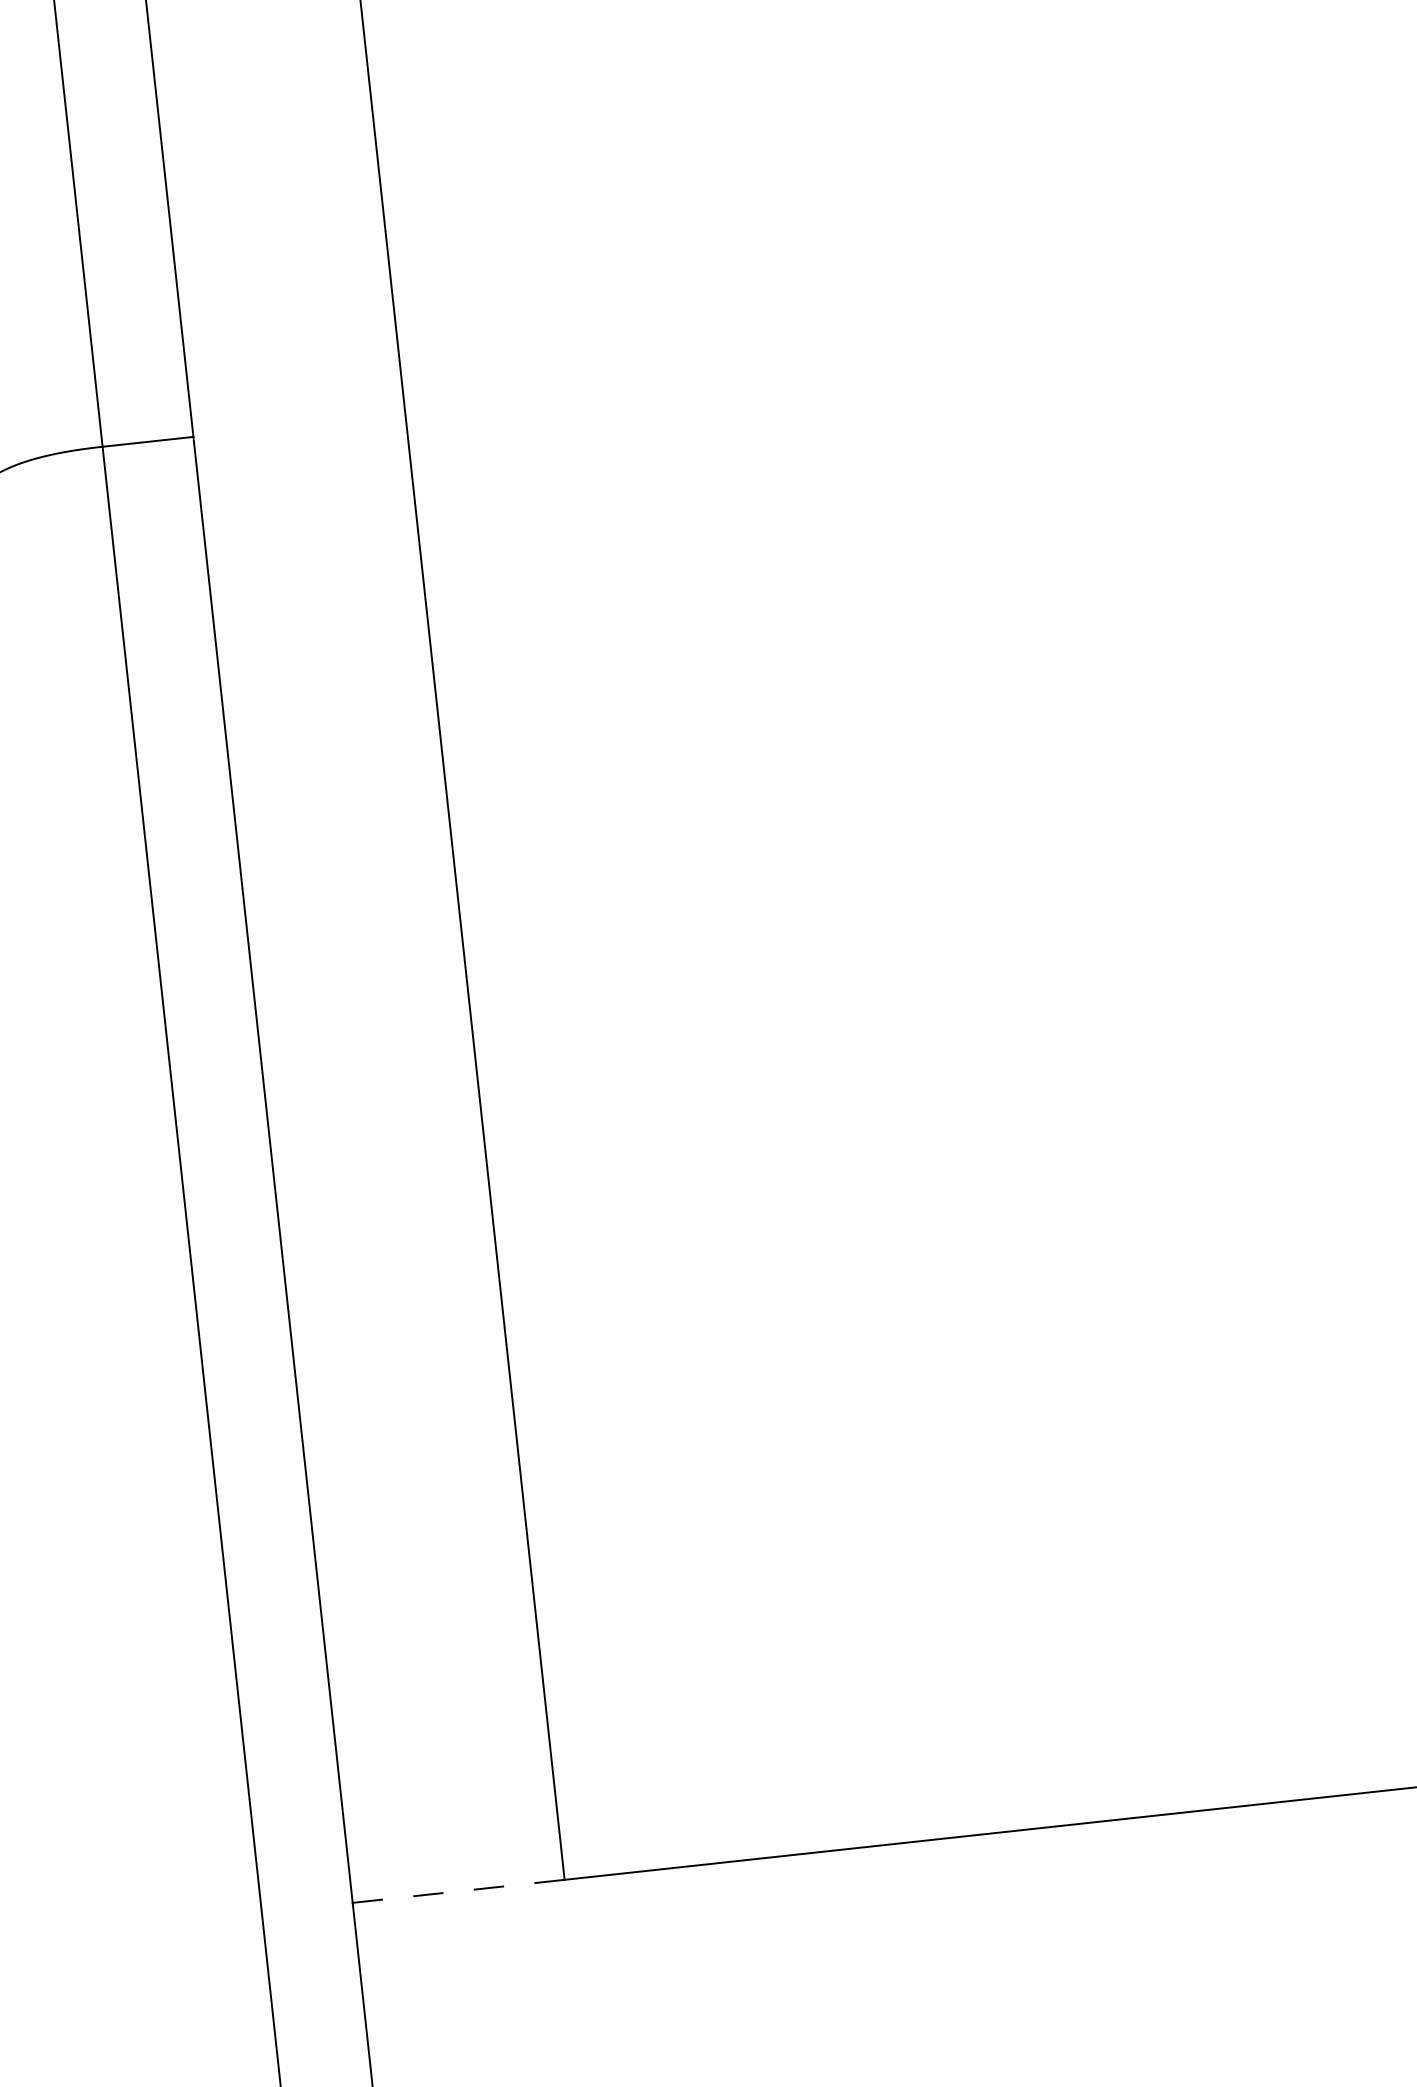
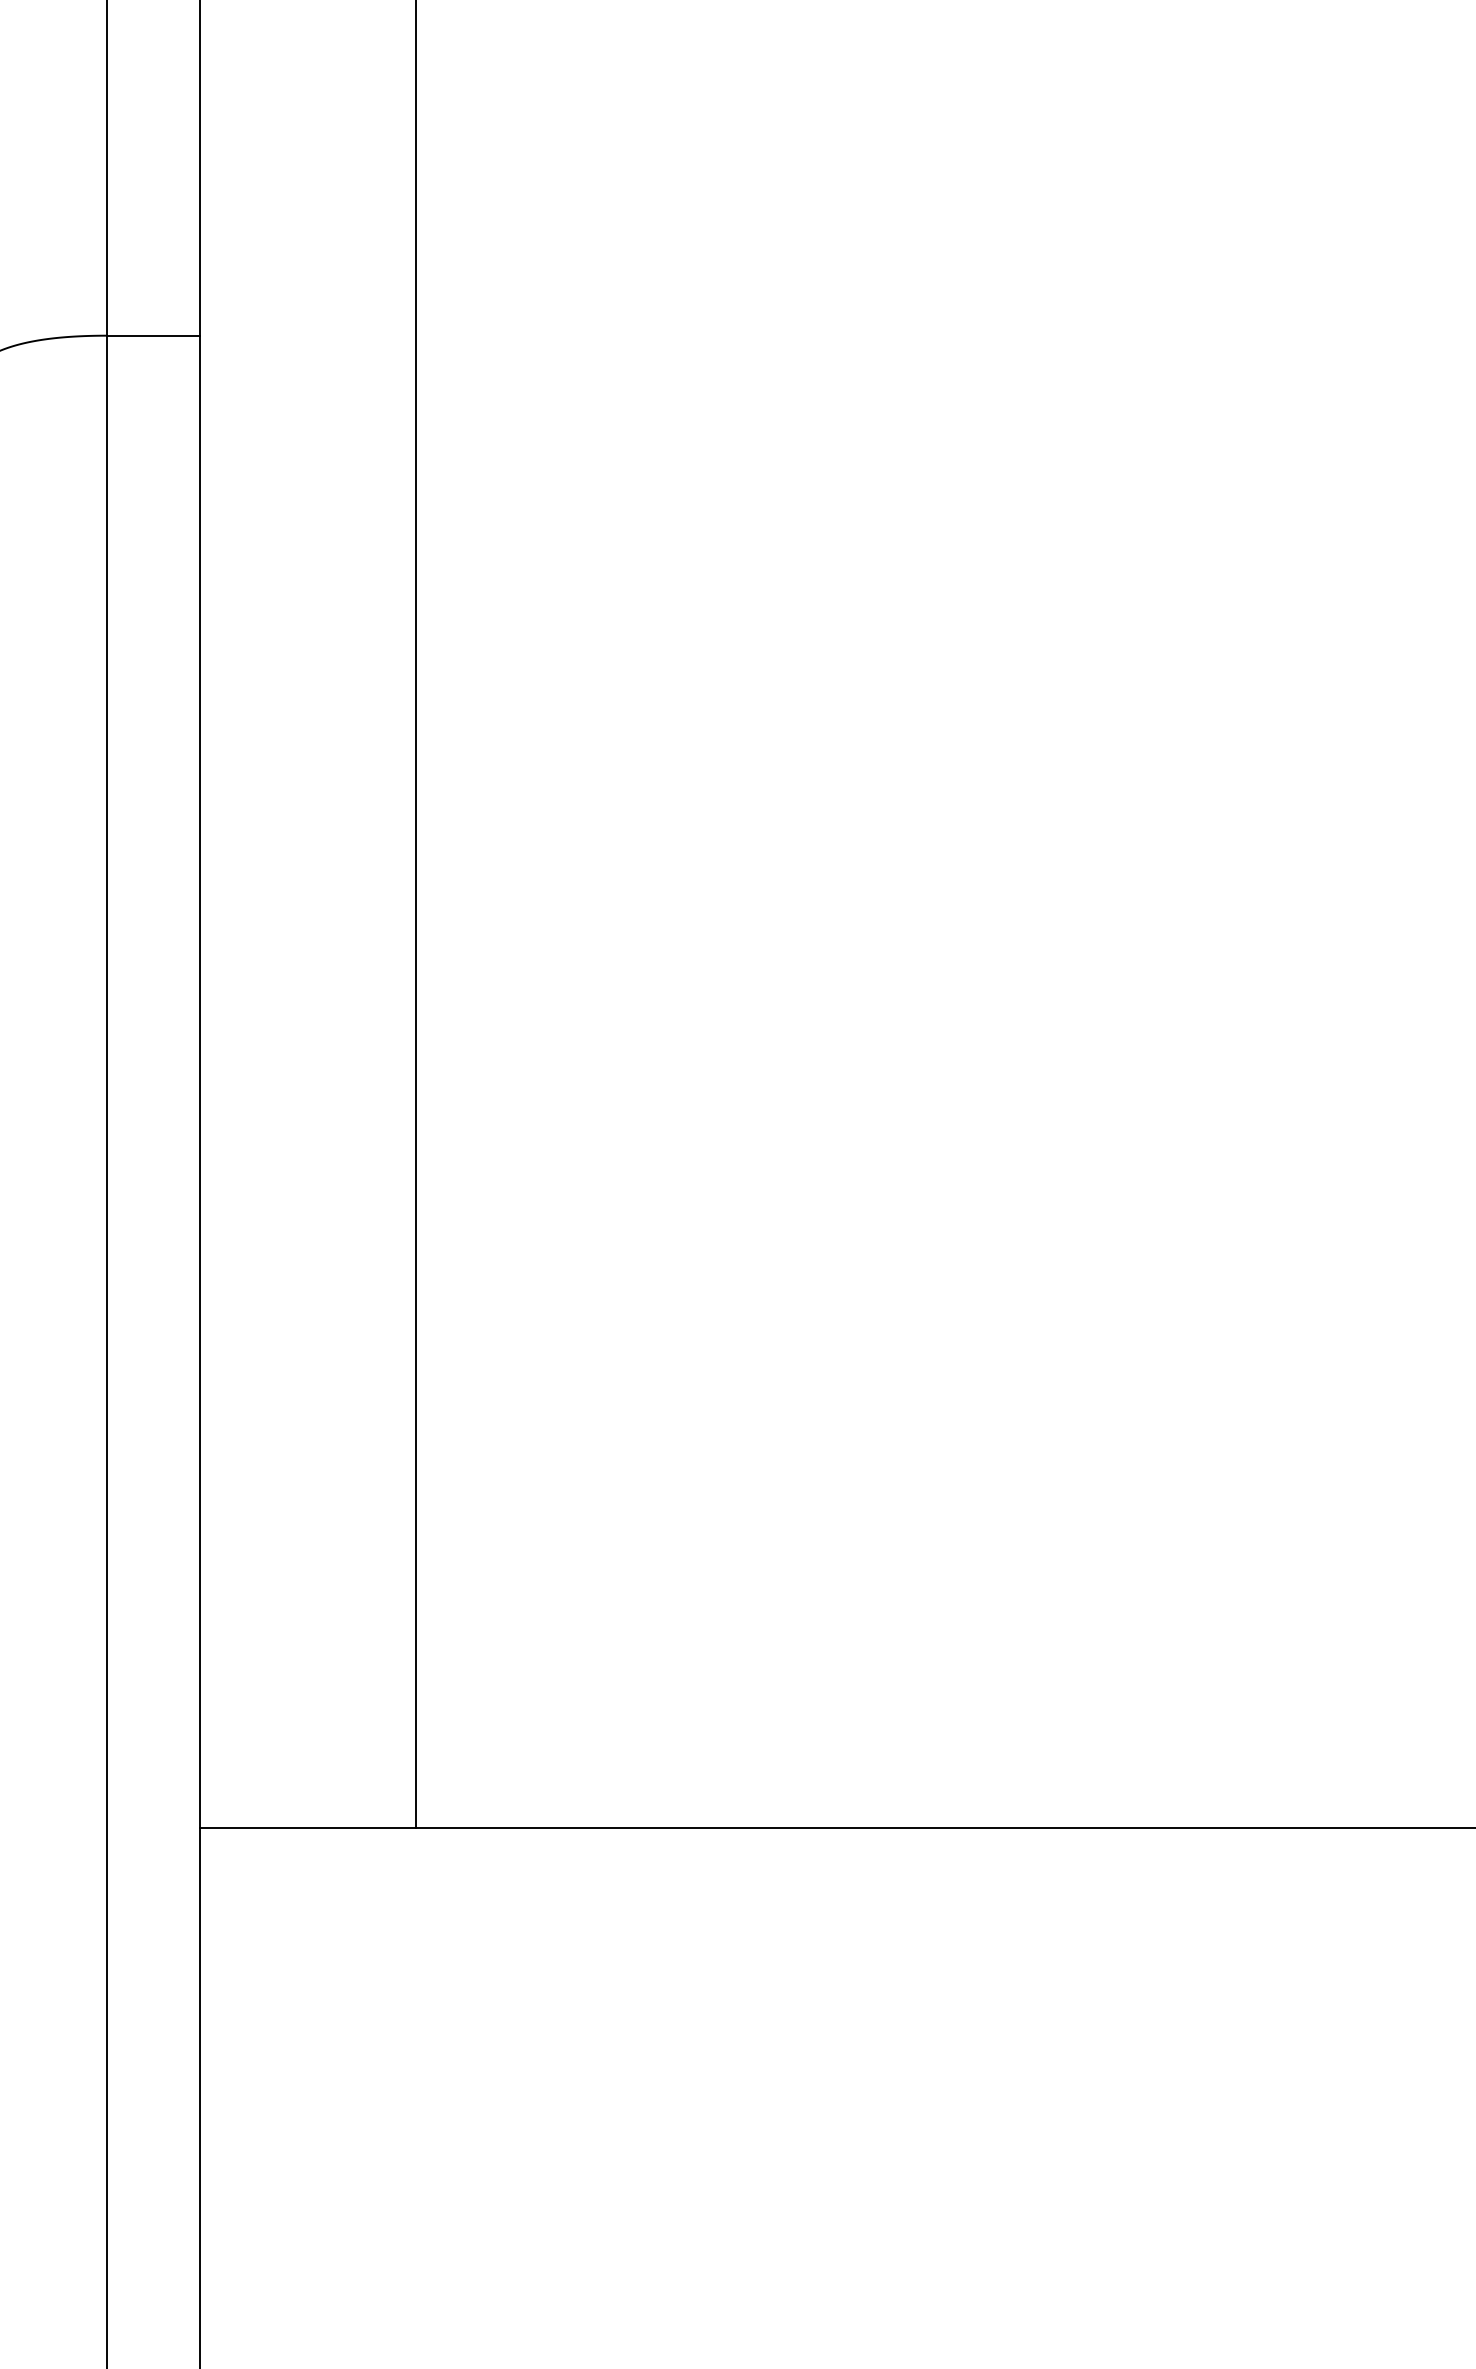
line: (458, 1891) -> (307, 1828), dashed -> solid

